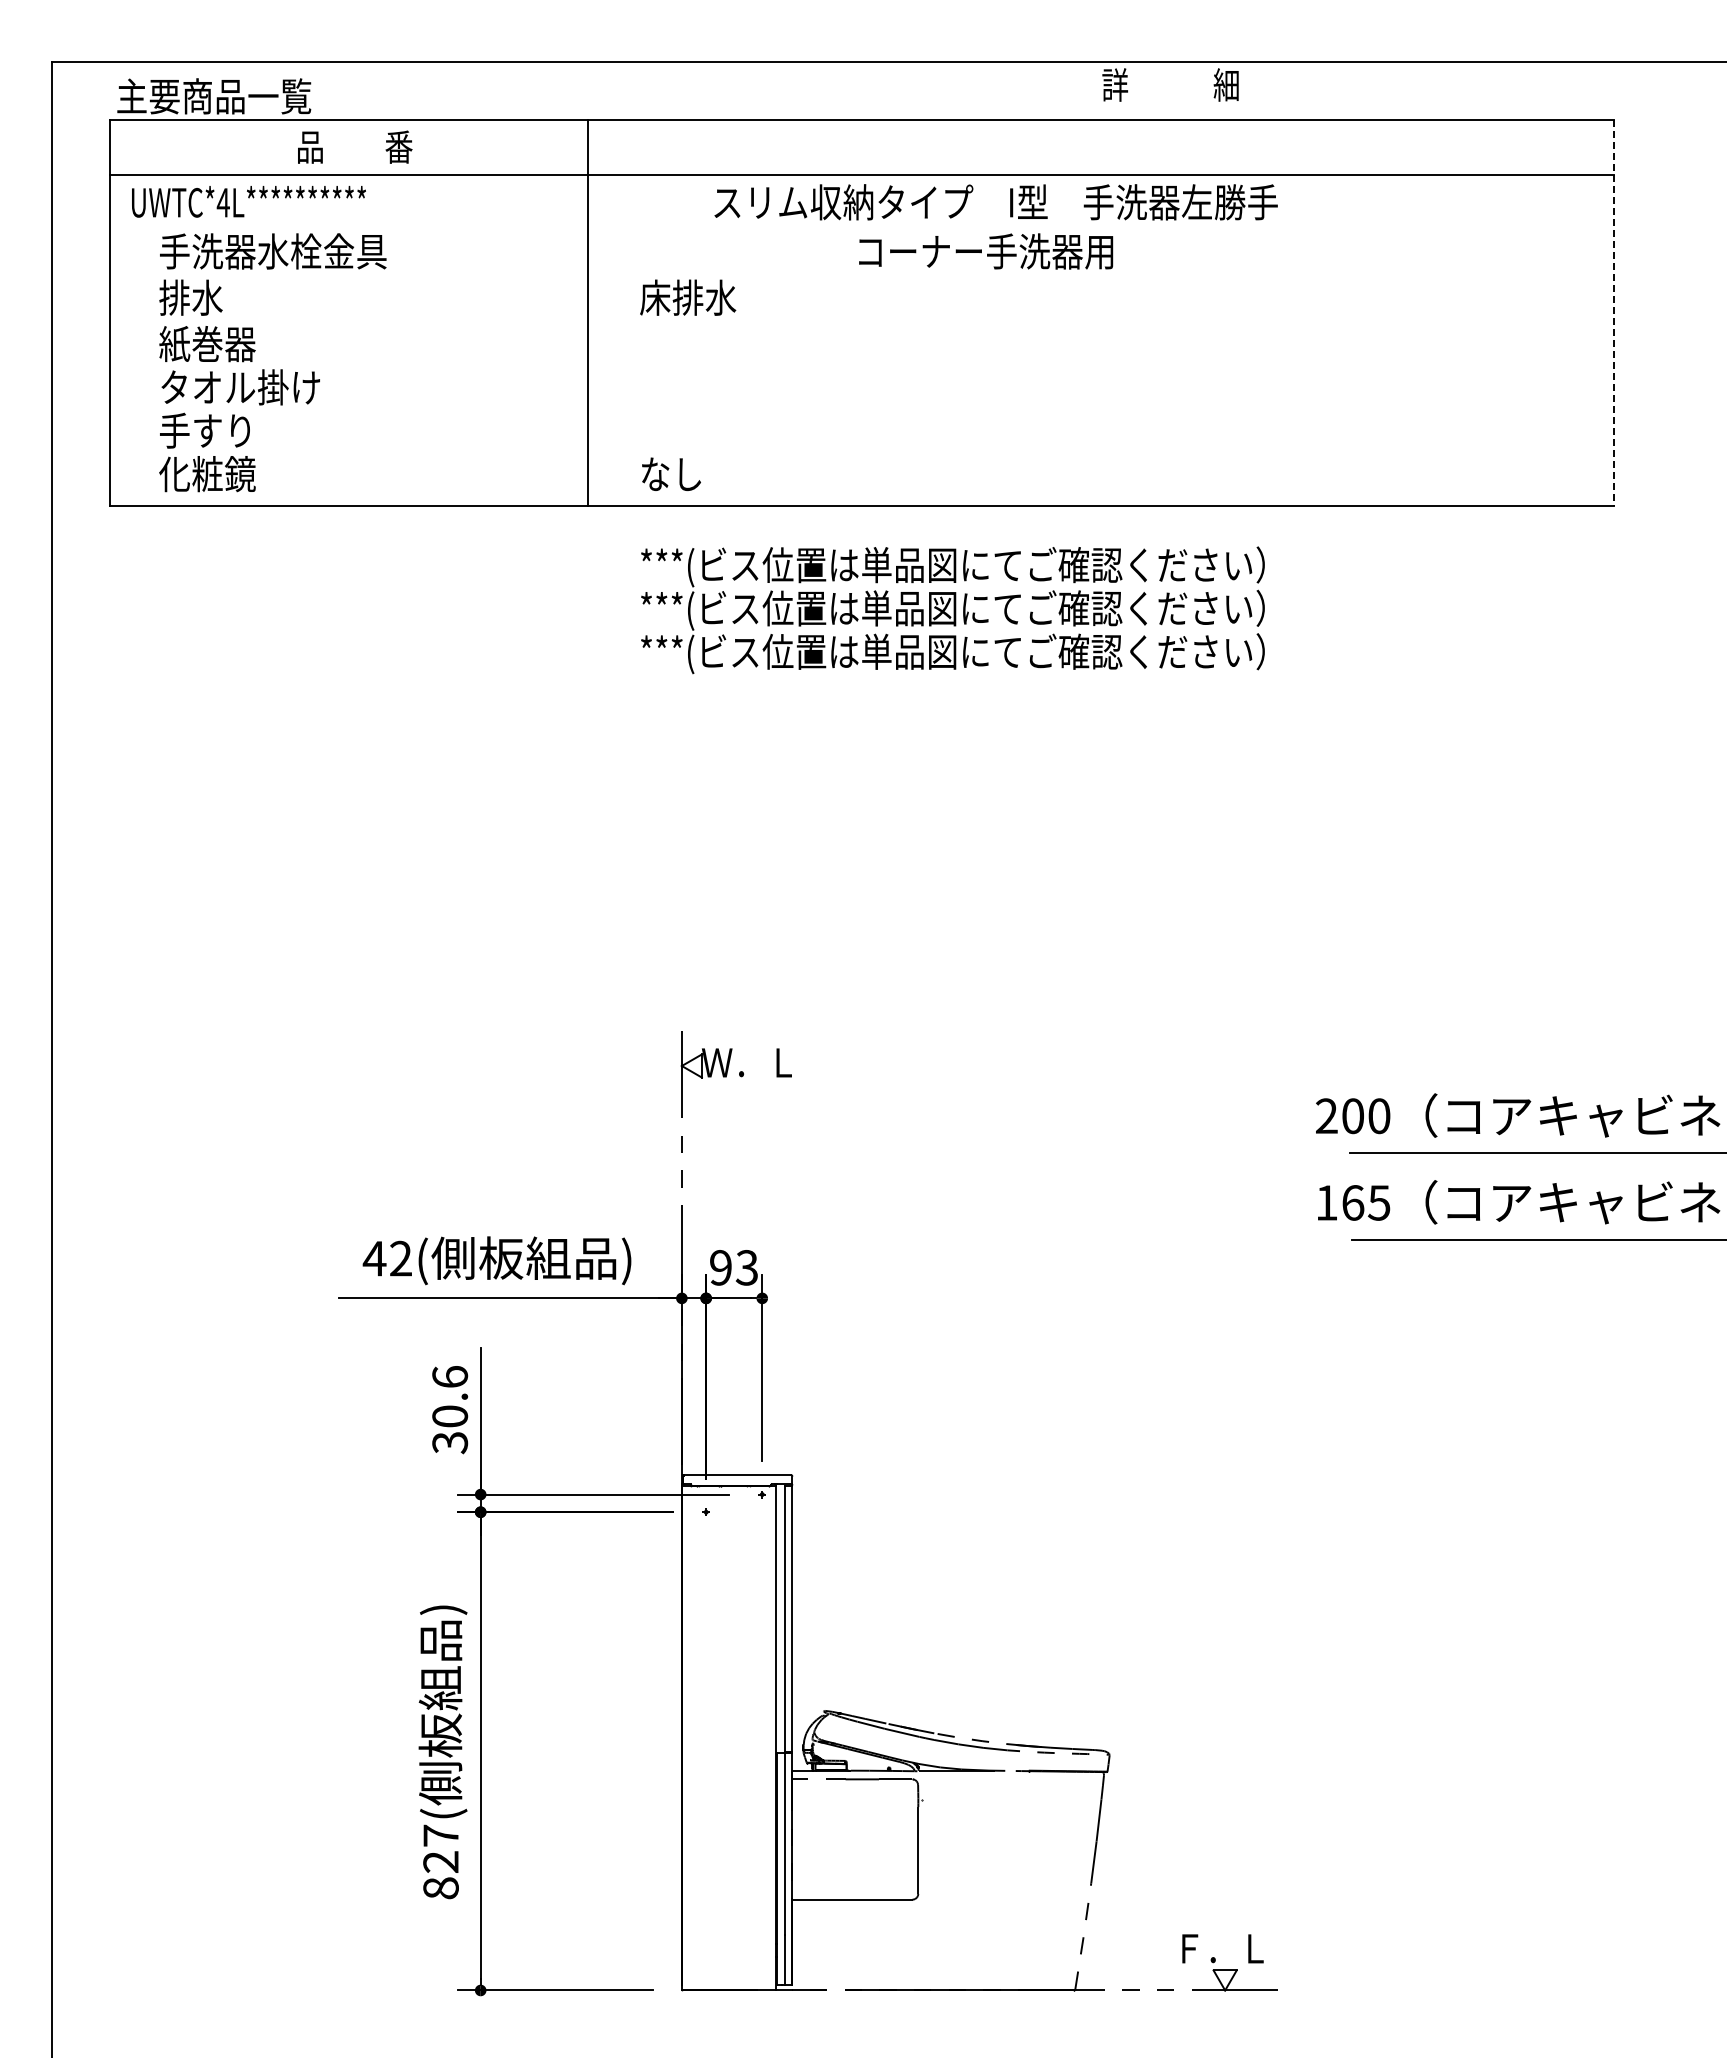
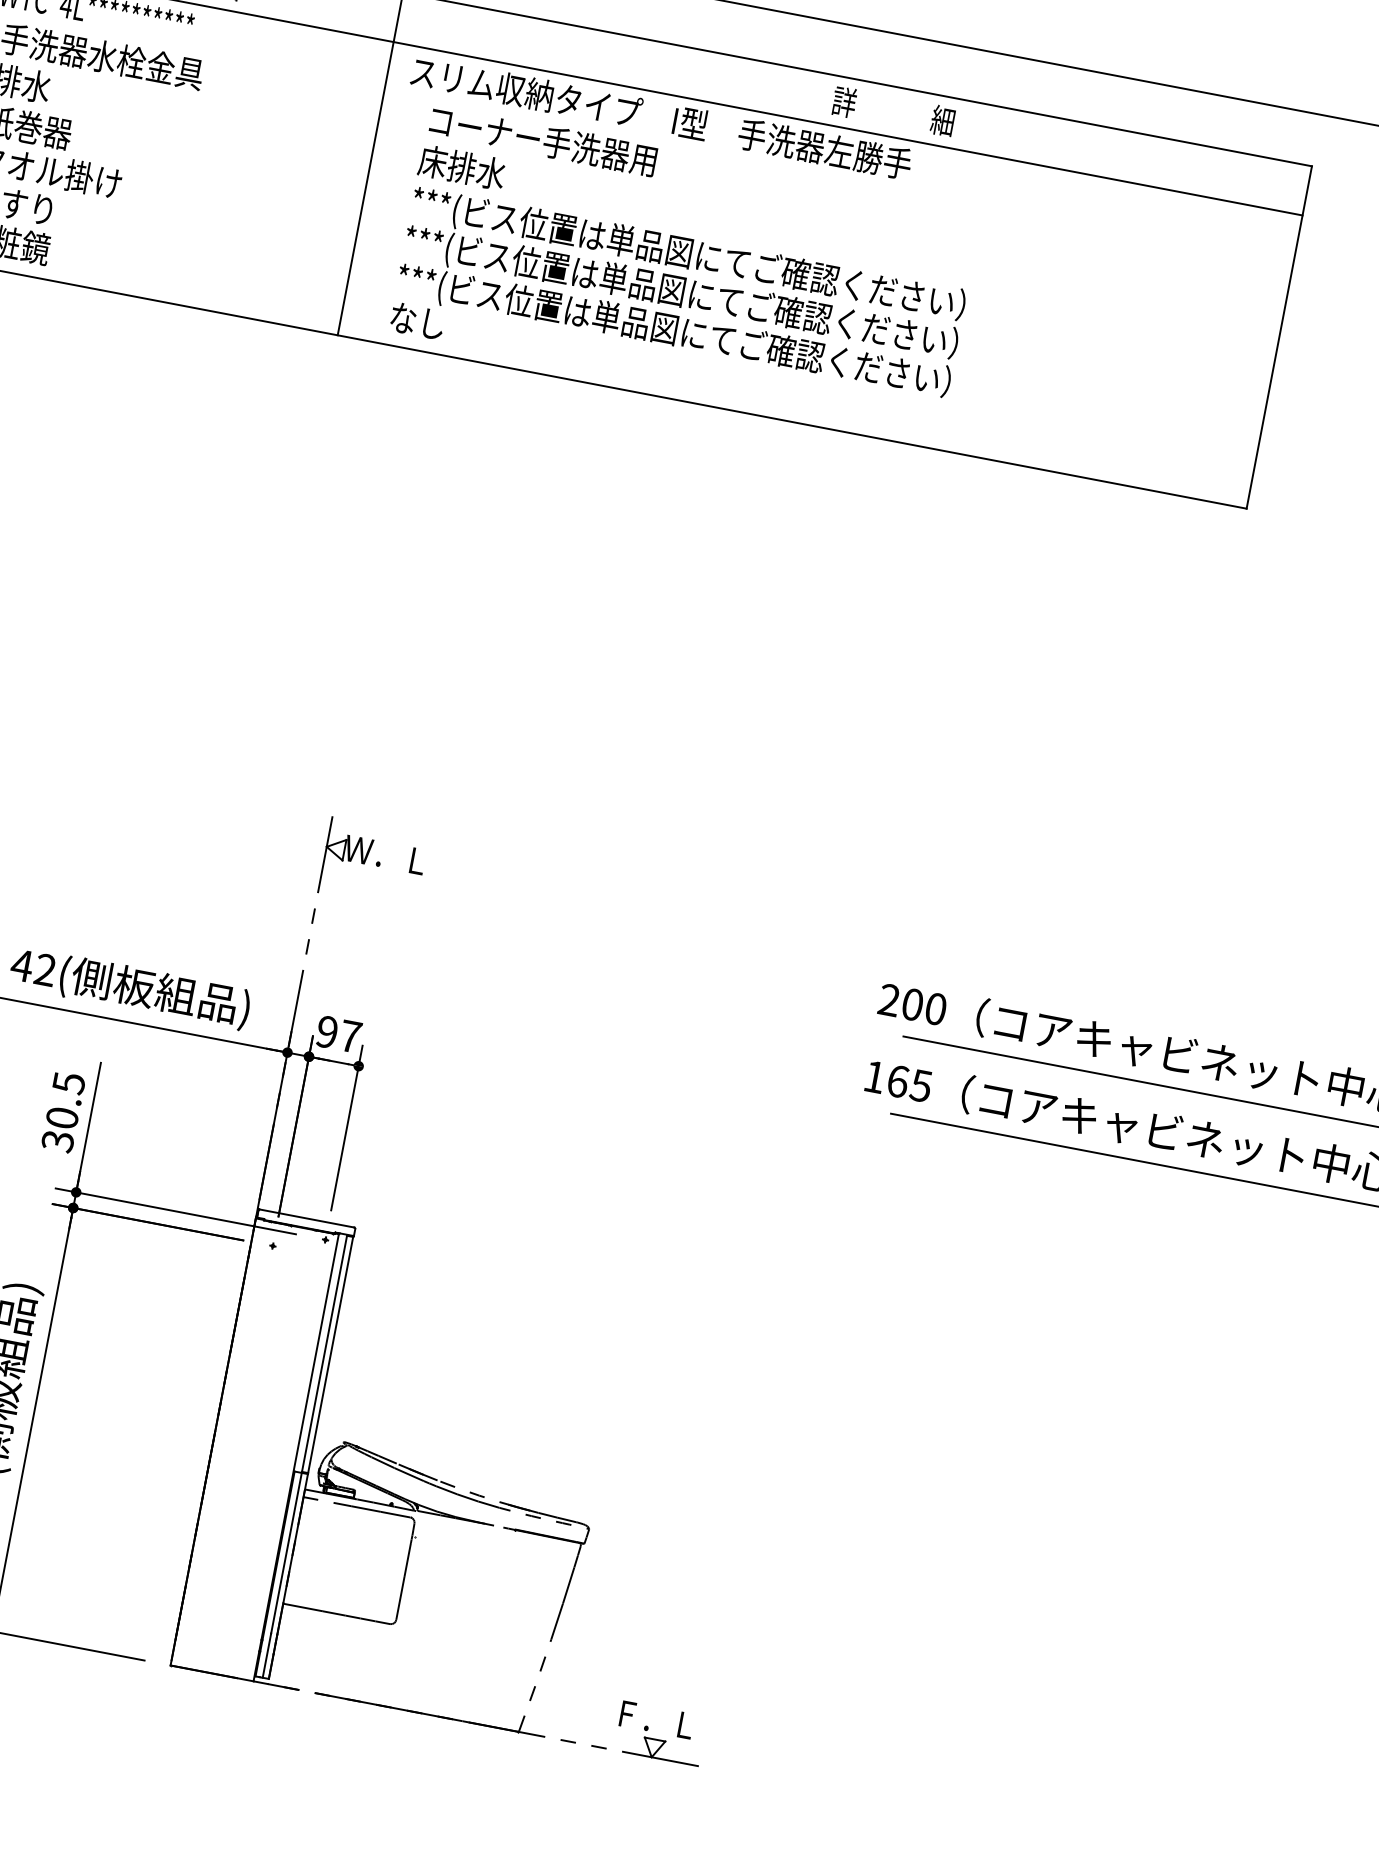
text: (1170, 84) -> (893, 111), moved
text: (995, 202) -> (660, 118), moved
text: (986, 251) -> (543, 140), moved
line: (1613, 313) -> (1278, 337), dashed -> solid
text: (952, 610) -> (680, 293), moved
text: (746, 1267) -> (349, 1036), 93 -> 97
text: (450, 1377) -> (69, 1083), 30.6 -> 30.5

